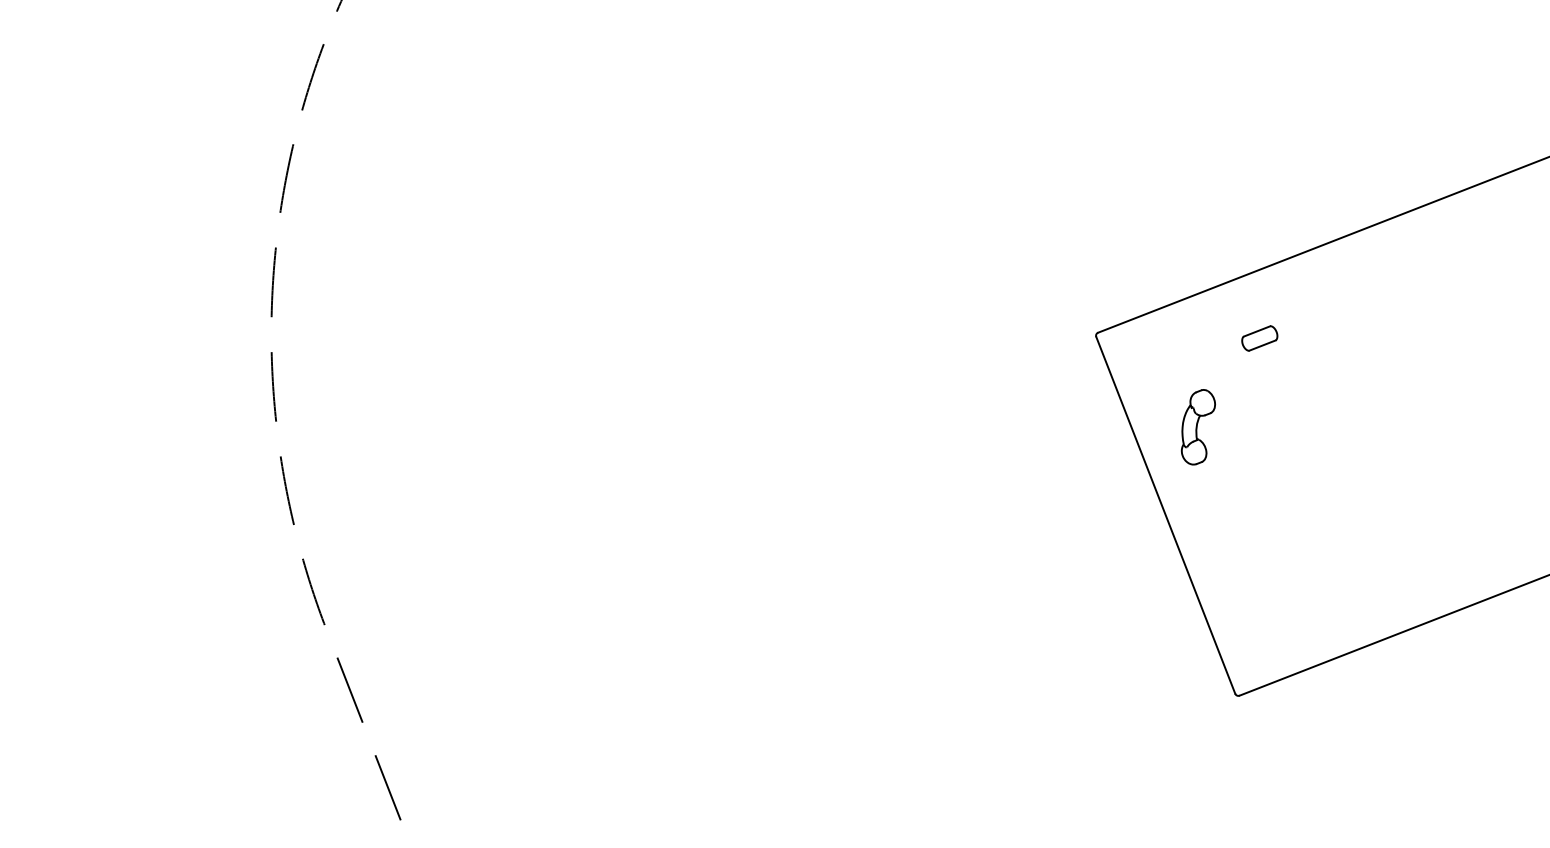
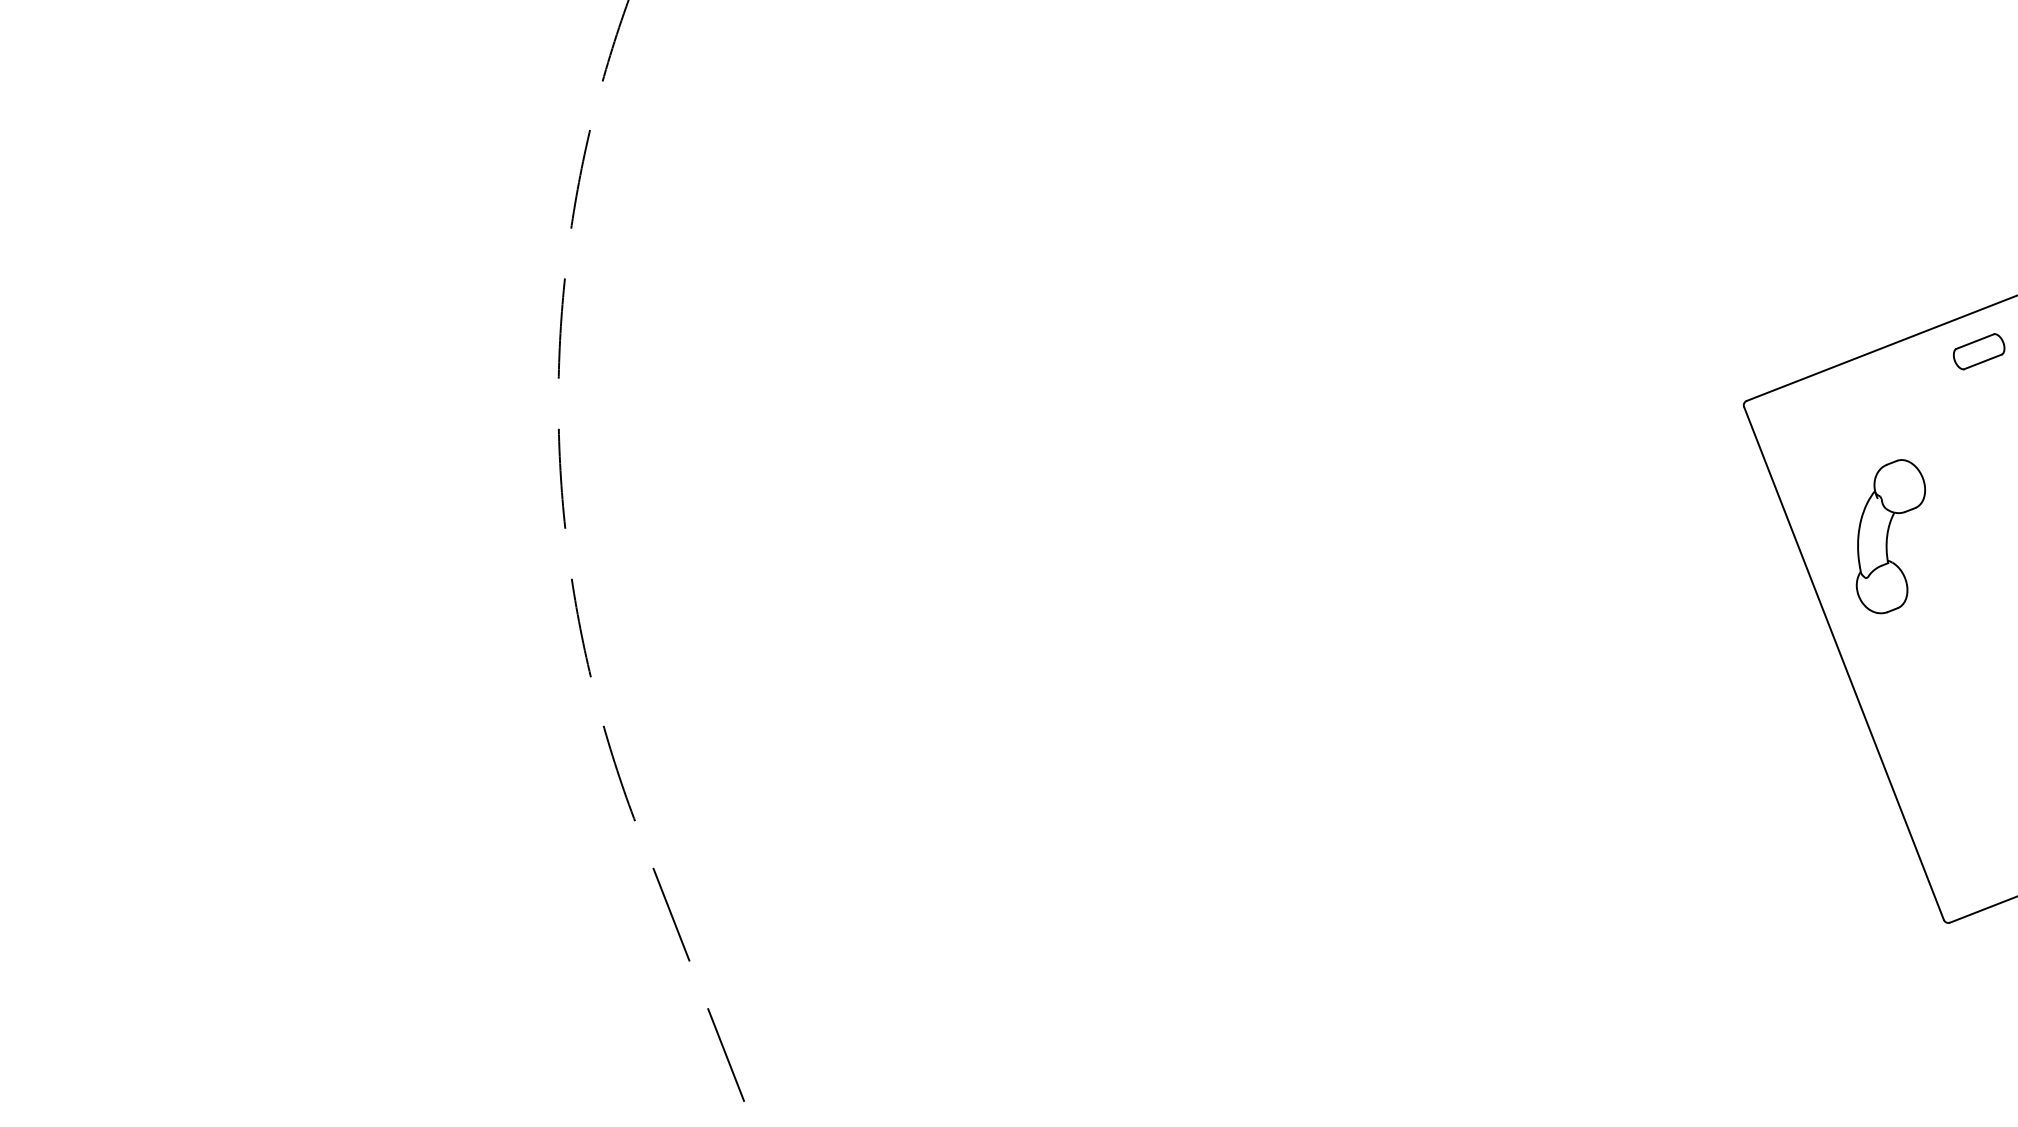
part: (1259, 338) -> (1978, 351), moved
part: (1198, 427) -> (1891, 537), size x1.43

